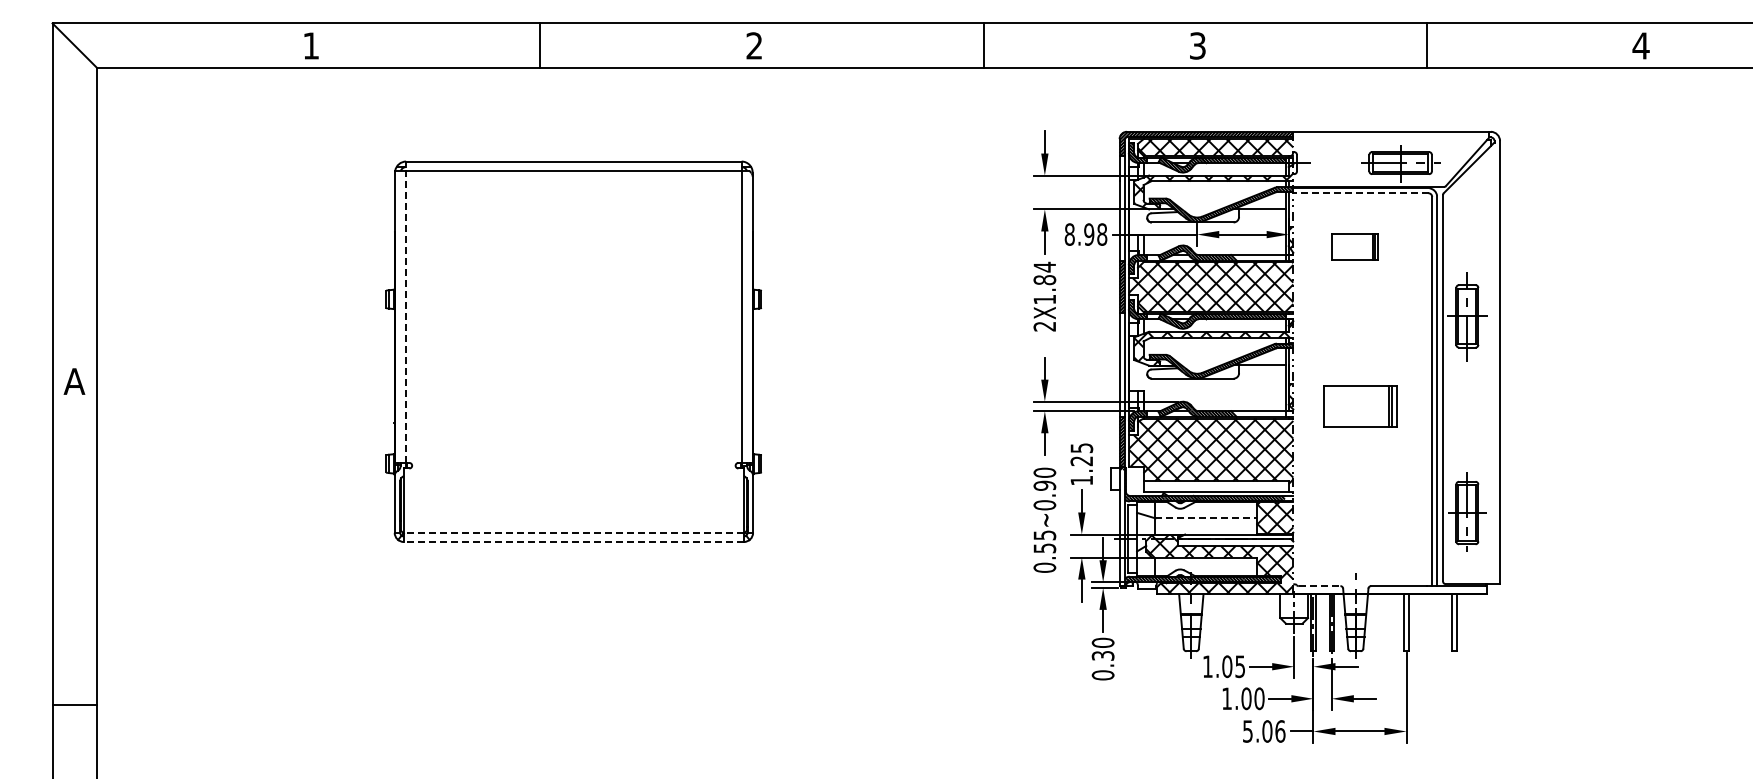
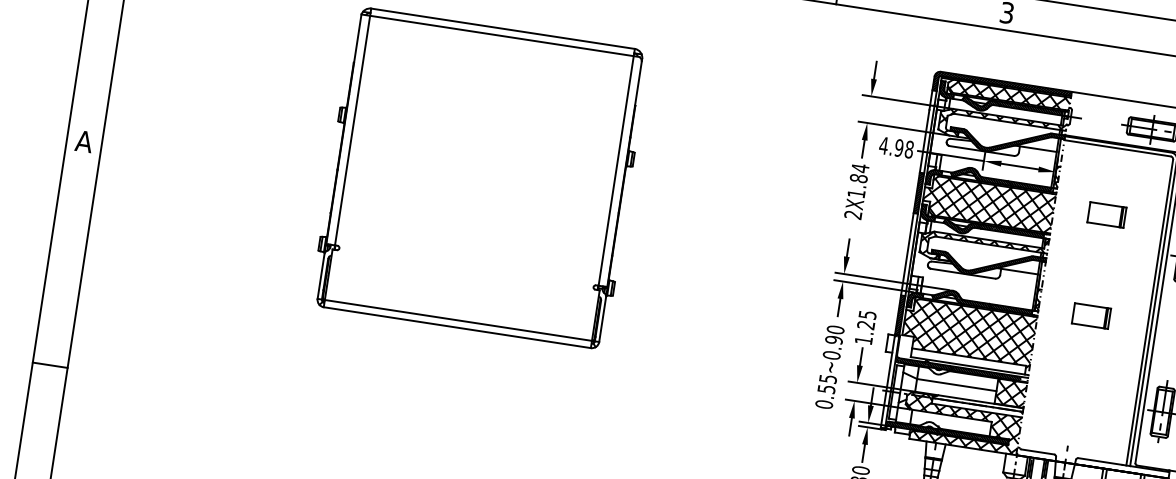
line: (1360, 193) -> (1117, 148), dashed -> solid
text: (1069, 234) -> (883, 145), 8.98 -> 4.98
part: (1354, 246) -> (1106, 214), moved
hatch: (1258, 257) -> (1029, 186), added
line: (406, 312) -> (353, 127), dashed -> solid
part: (1359, 406) -> (1090, 315), size x0.62
hatch: (1258, 413) -> (1010, 309), added
line: (1206, 518) -> (957, 385), dashed -> solid
line: (573, 532) -> (458, 320), dashed -> solid
line: (573, 542) -> (456, 328), dashed -> solid
line: (1319, 586) -> (1037, 452), dashed -> solid
line: (74, 705) -> (50, 365), moved

